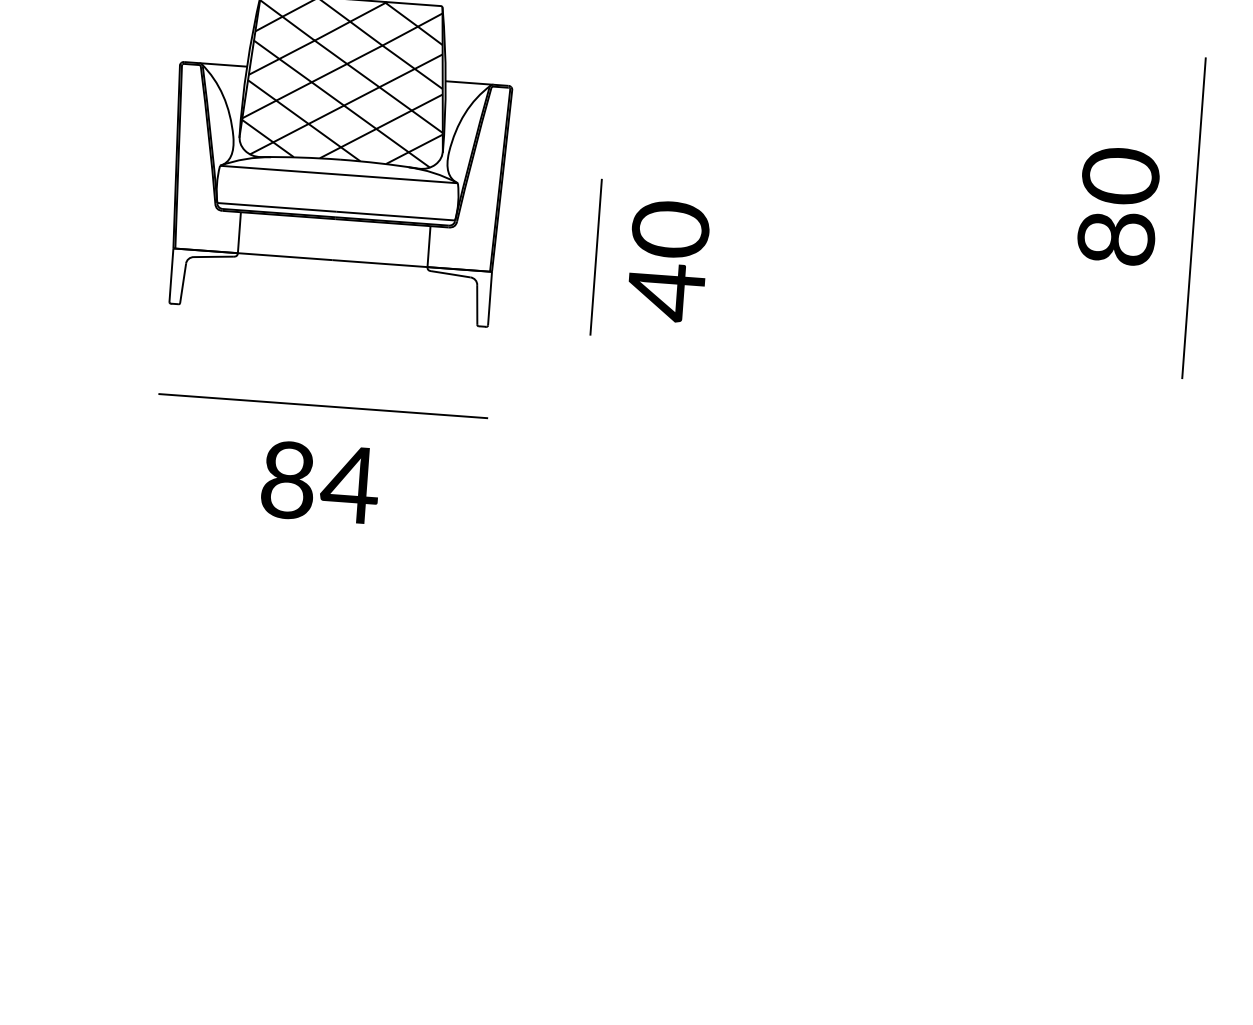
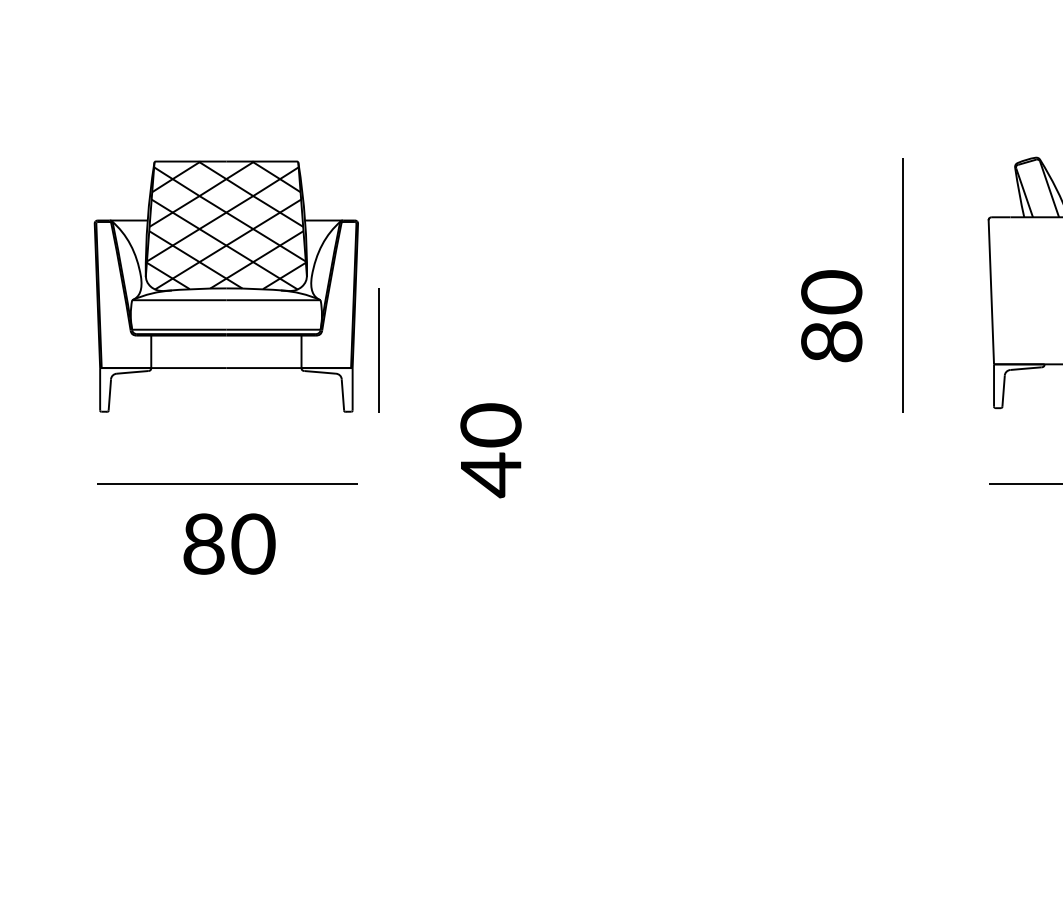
text: (1118, 206) -> (831, 316), moved
line: (595, 257) -> (378, 350), moved
text: (667, 261) -> (490, 450), moved
text: (349, 483) -> (252, 543), 84 -> 80

